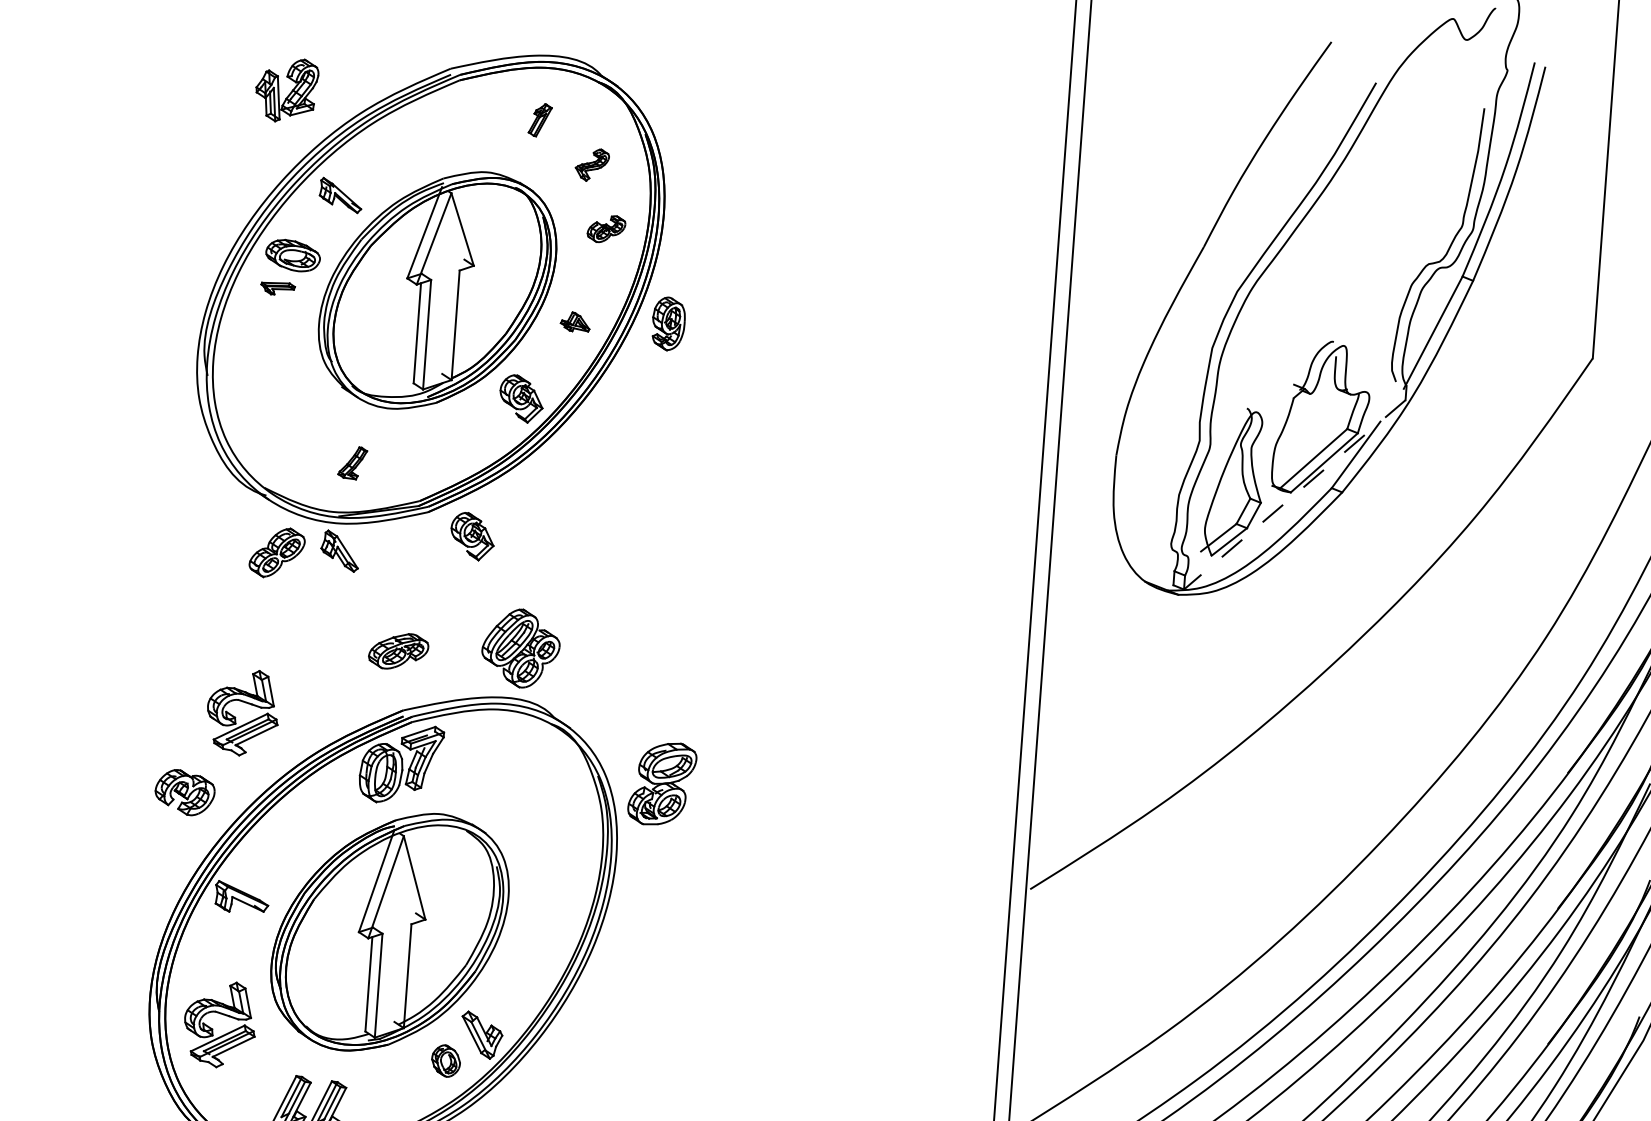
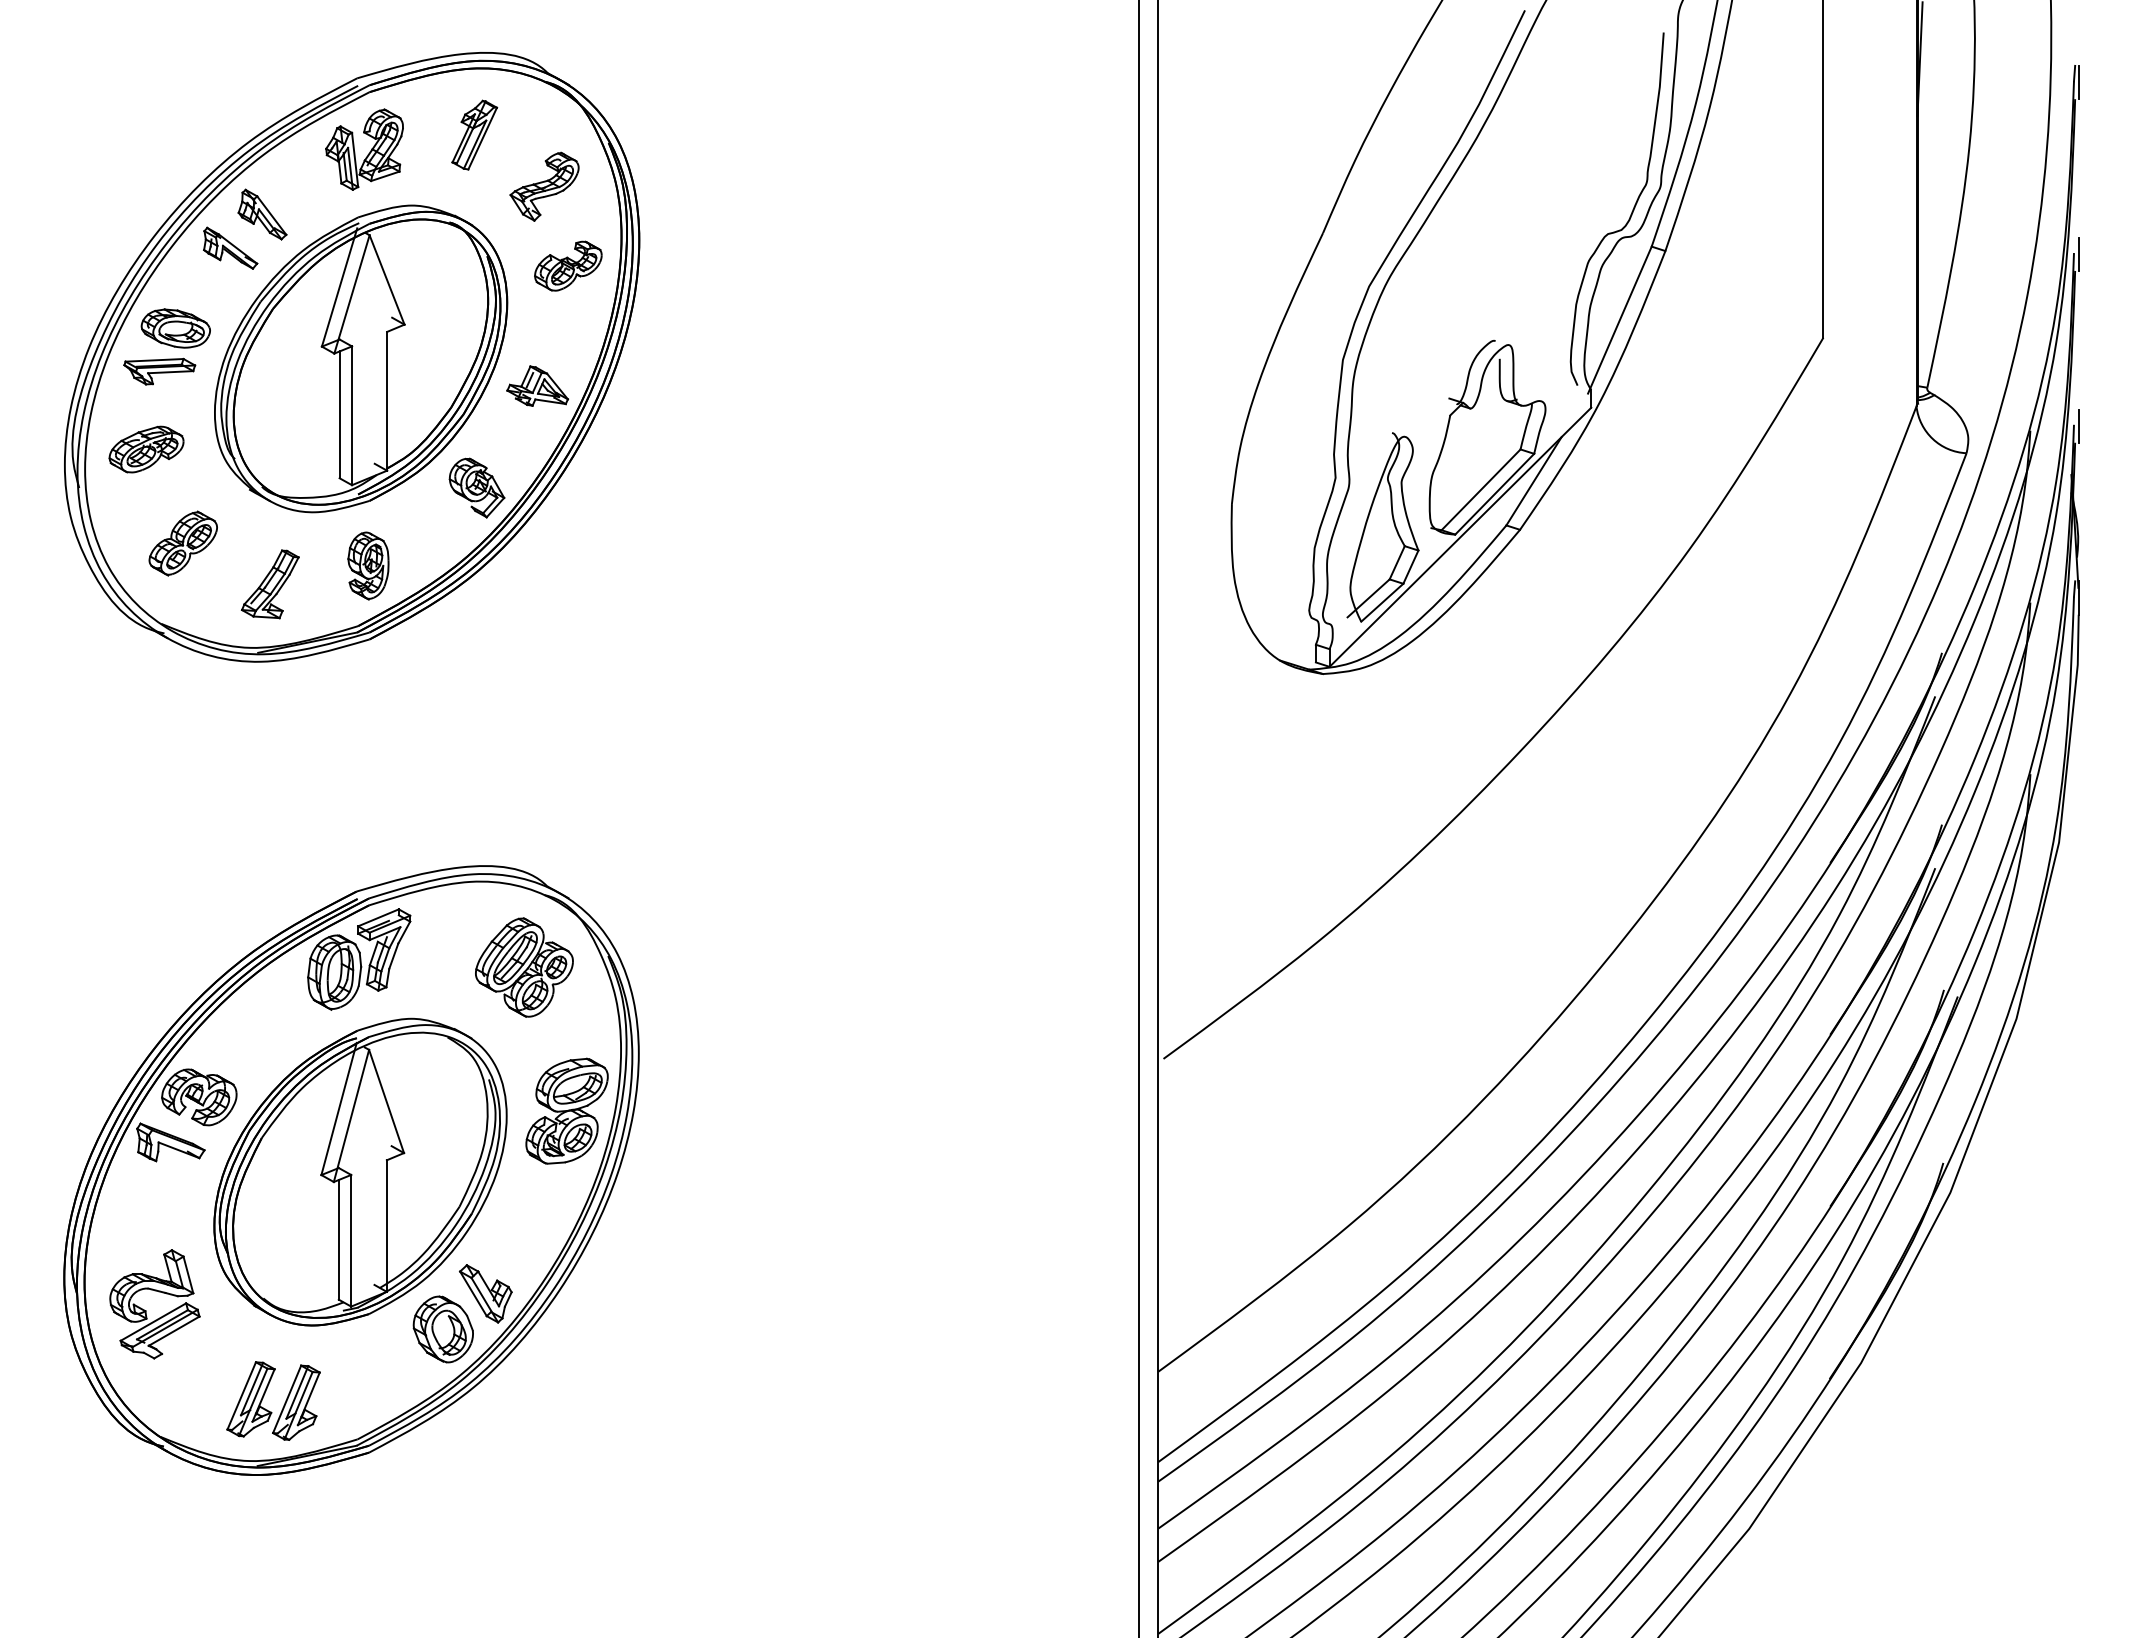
part: (286, 90) -> (364, 149), moved
part: (540, 119) -> (474, 134), size x1.67
part: (592, 164) -> (544, 186), size x1.67
part: (606, 228) -> (568, 265), size x1.43
part: (277, 288) -> (159, 371), size x1.67
part: (575, 321) -> (537, 385), size x1.67
part: (668, 323) -> (368, 565), moved
part: (352, 463) -> (269, 584), size x1.67
line: (1294, 495) -> (1460, 537), dashed -> solid
part: (472, 536) -> (427, 665), removed
part: (340, 551) -> (262, 214), moved
part: (276, 552) -> (182, 543), moved
part: (521, 648) -> (524, 967), moved
part: (398, 651) -> (146, 449), moved
part: (235, 717) -> (146, 915), removed
part: (661, 783) -> (566, 1110), moved
part: (185, 792) -> (199, 1097), moved
part: (445, 1061) -> (442, 1329), size x1.67

